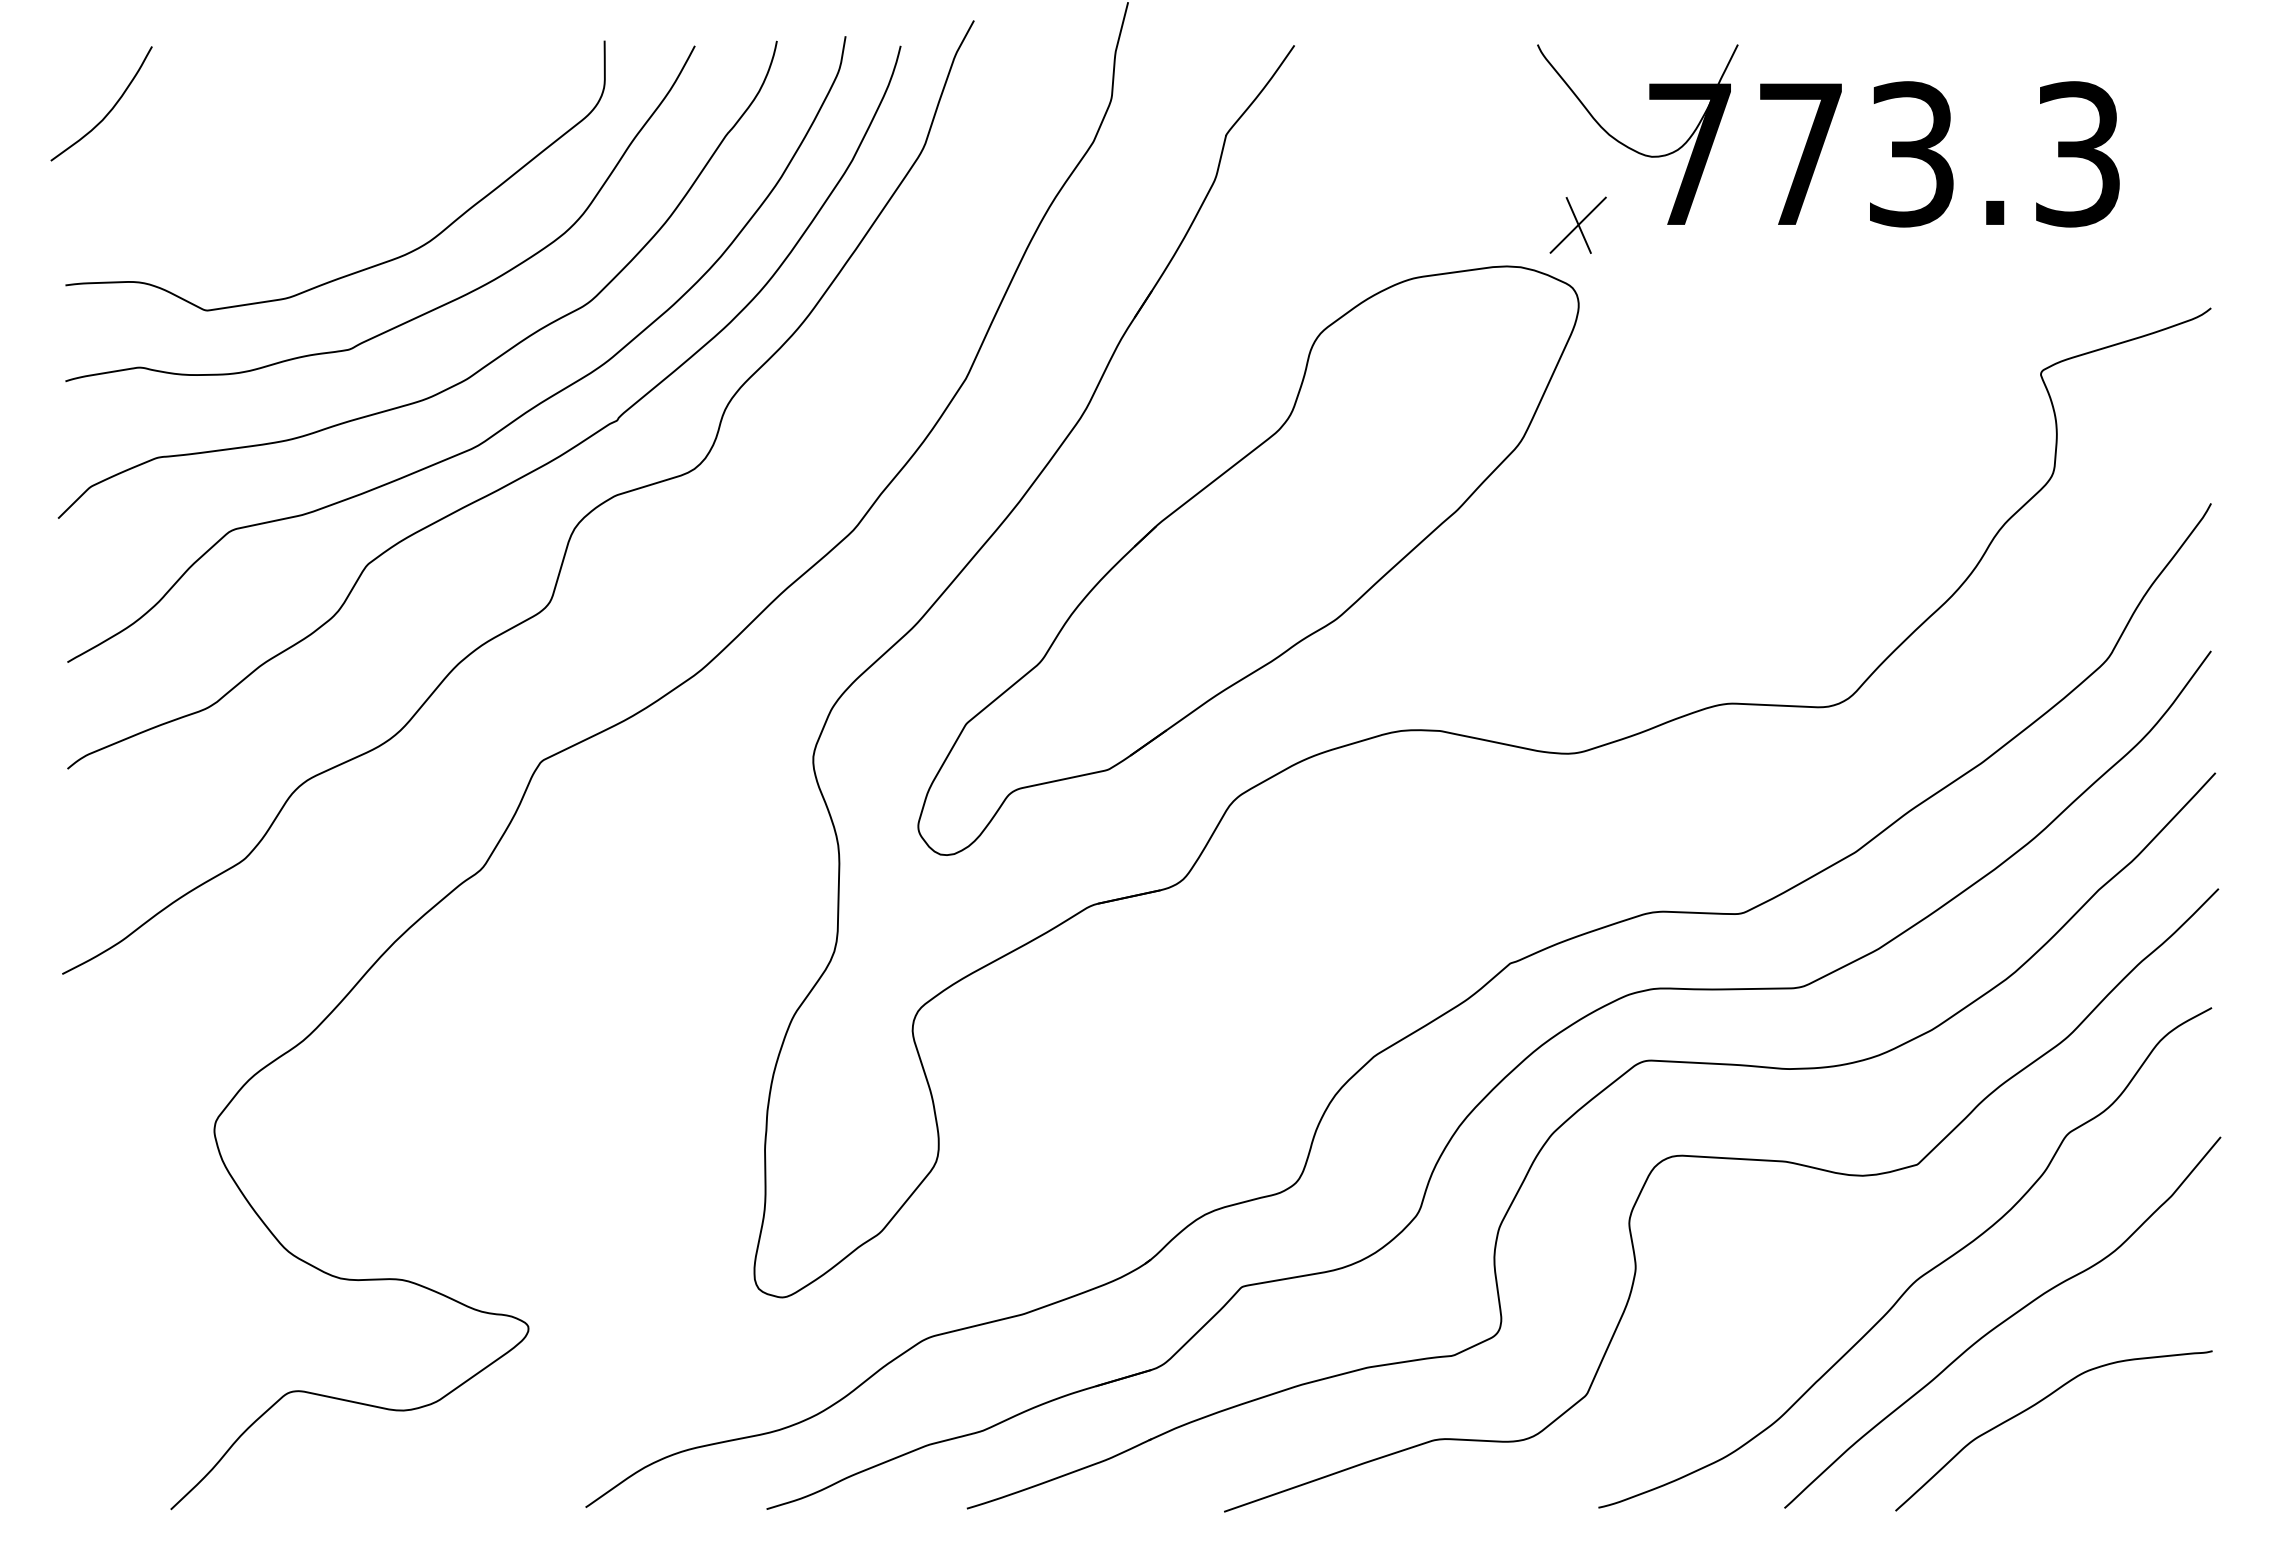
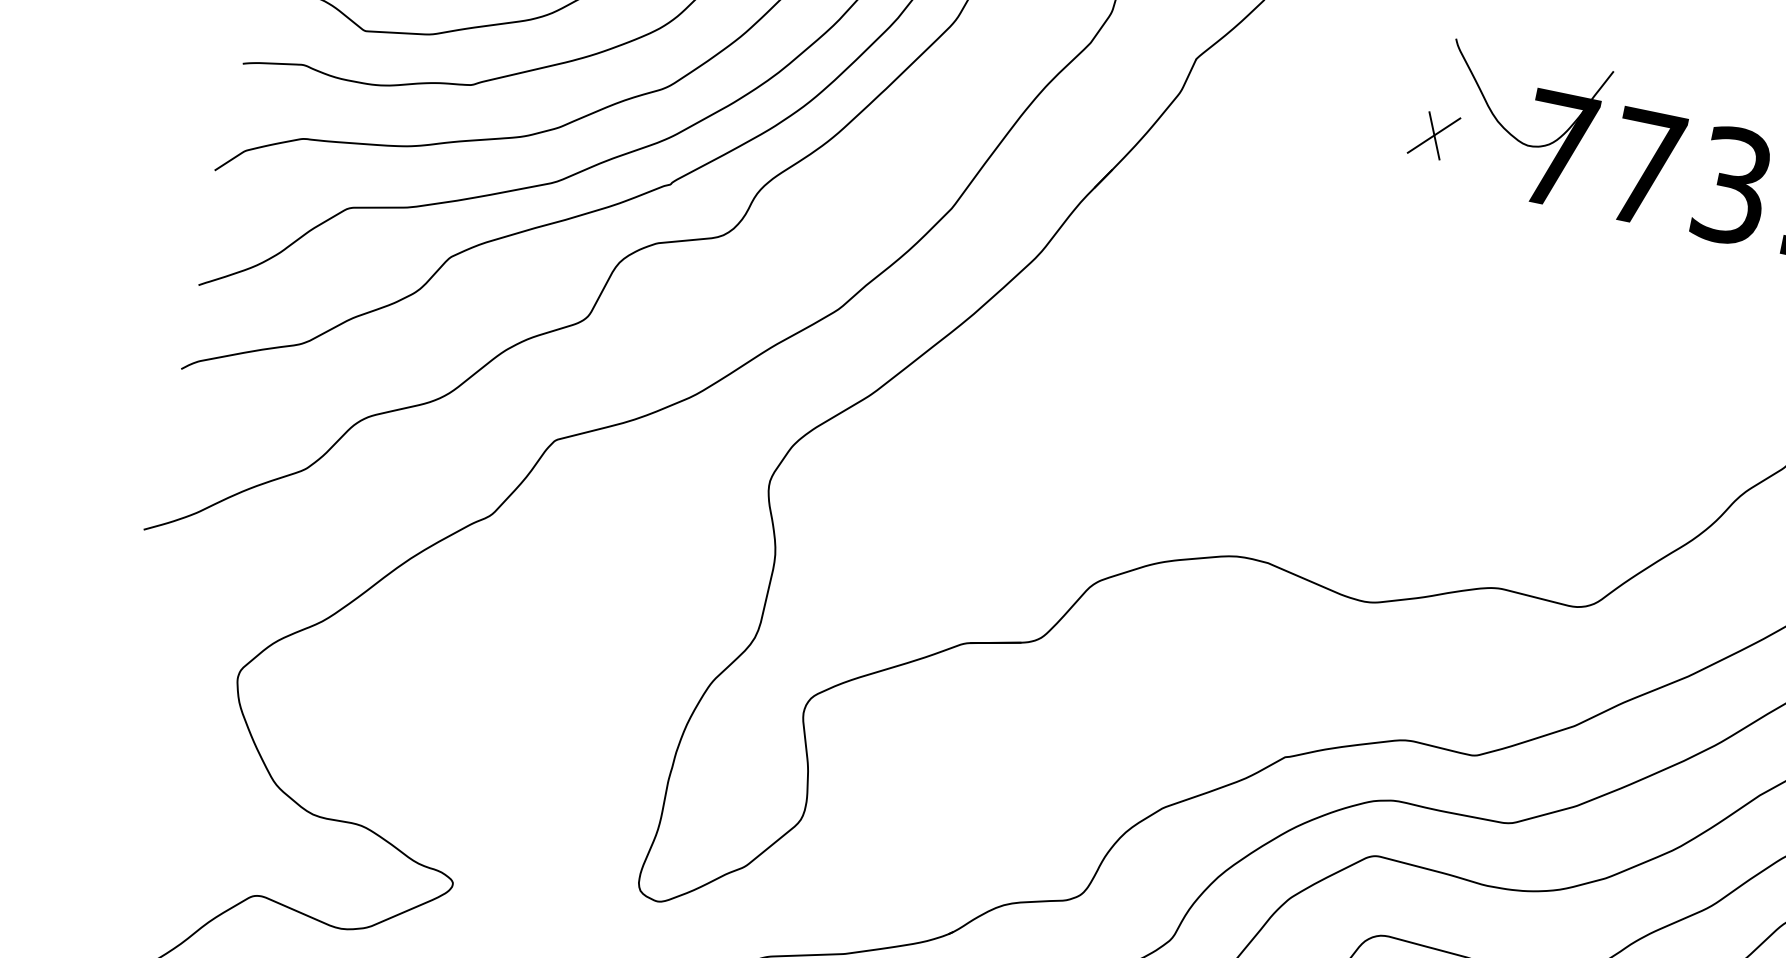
part: (1577, 224) -> (1433, 134), moved
part: (1248, 560) -> (1144, 397), removed

